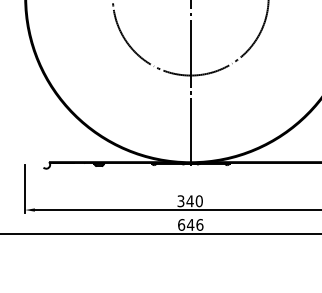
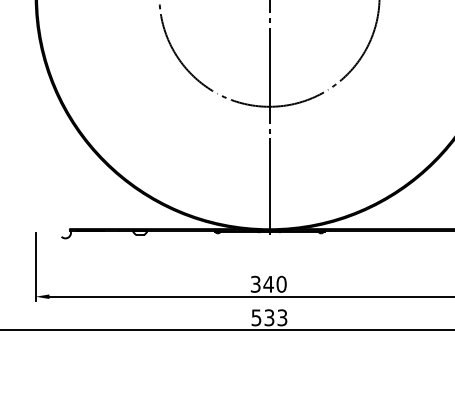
text: (190, 224) -> (269, 317), 646 -> 533

